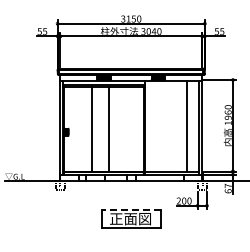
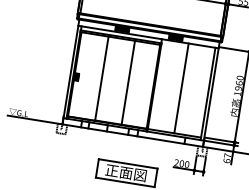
line: (186, 126) -> (181, 88), moved
line: (108, 129) -> (128, 82), moved
line: (131, 209) -> (128, 163), dashed -> solid

